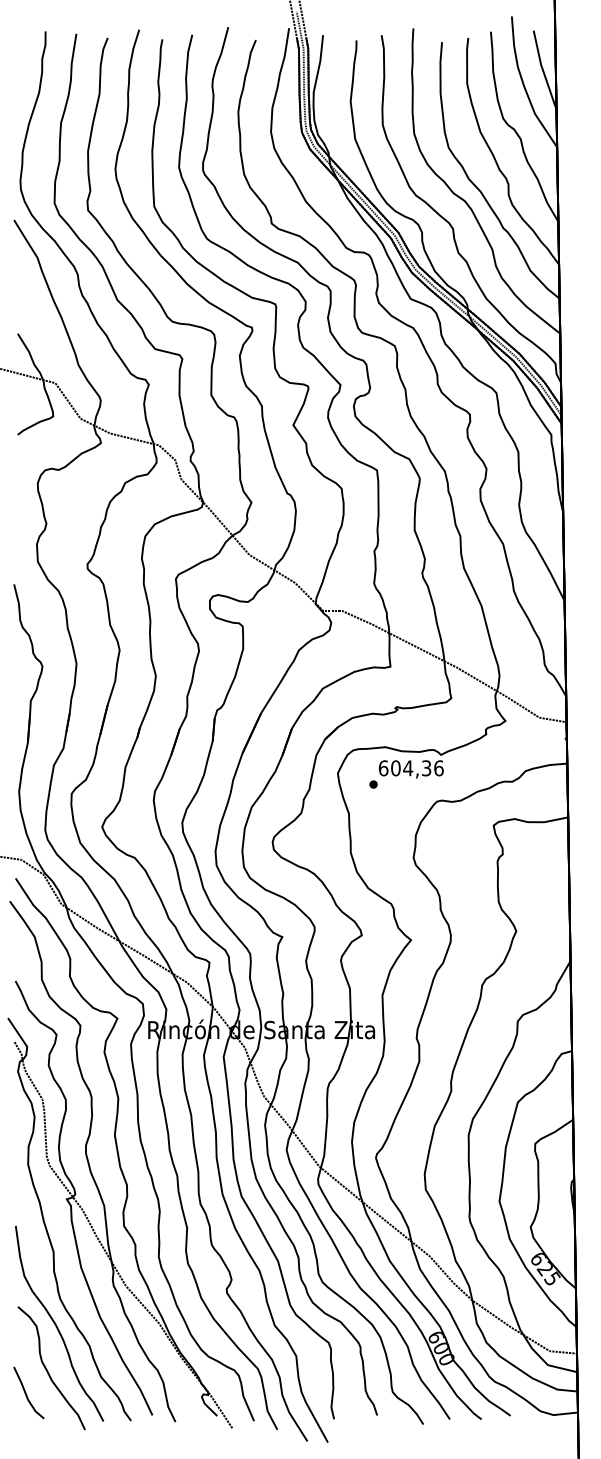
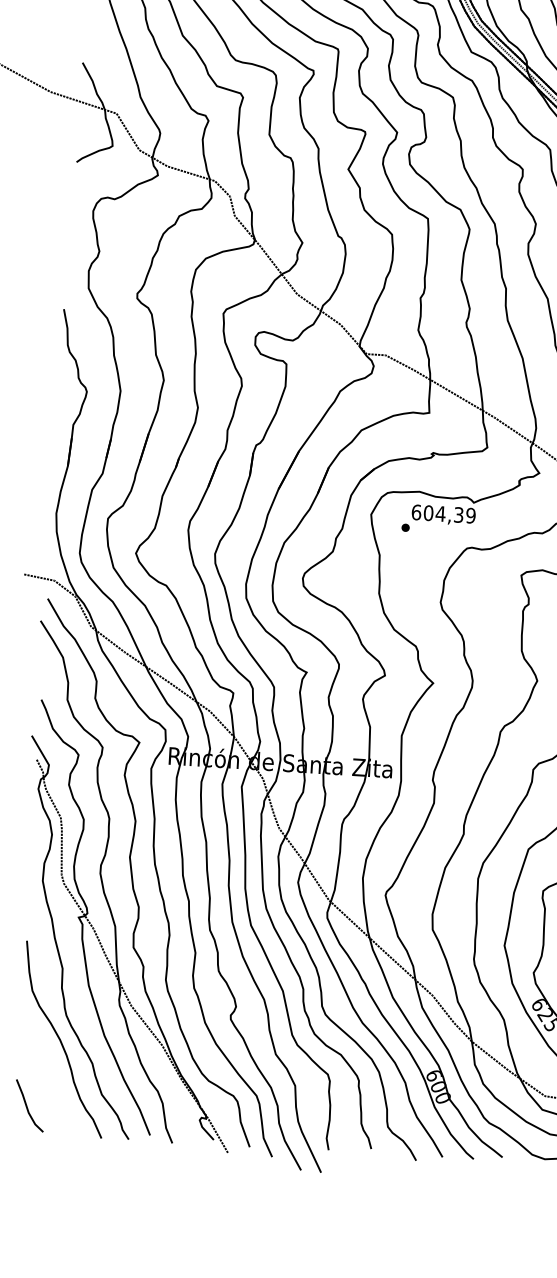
text: (438, 768) -> (470, 515), 604,36 -> 604,39
curve: (47, 1369) -> (49, 1083), removed

